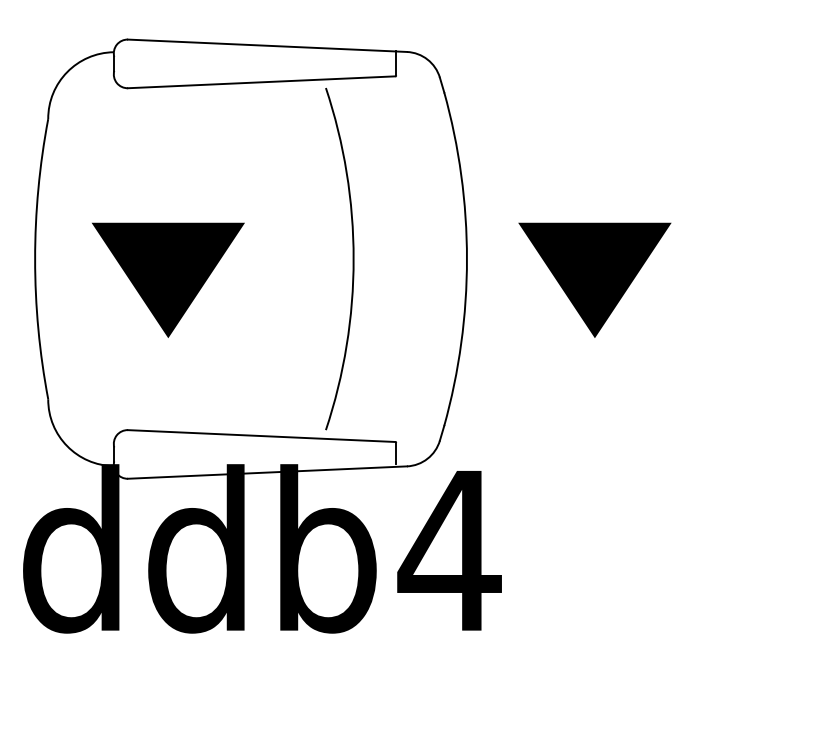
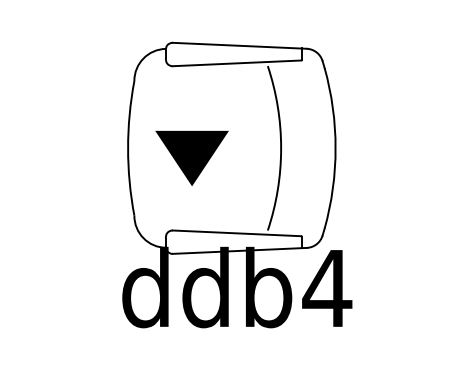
part: (593, 278) -> (396, 157), removed

